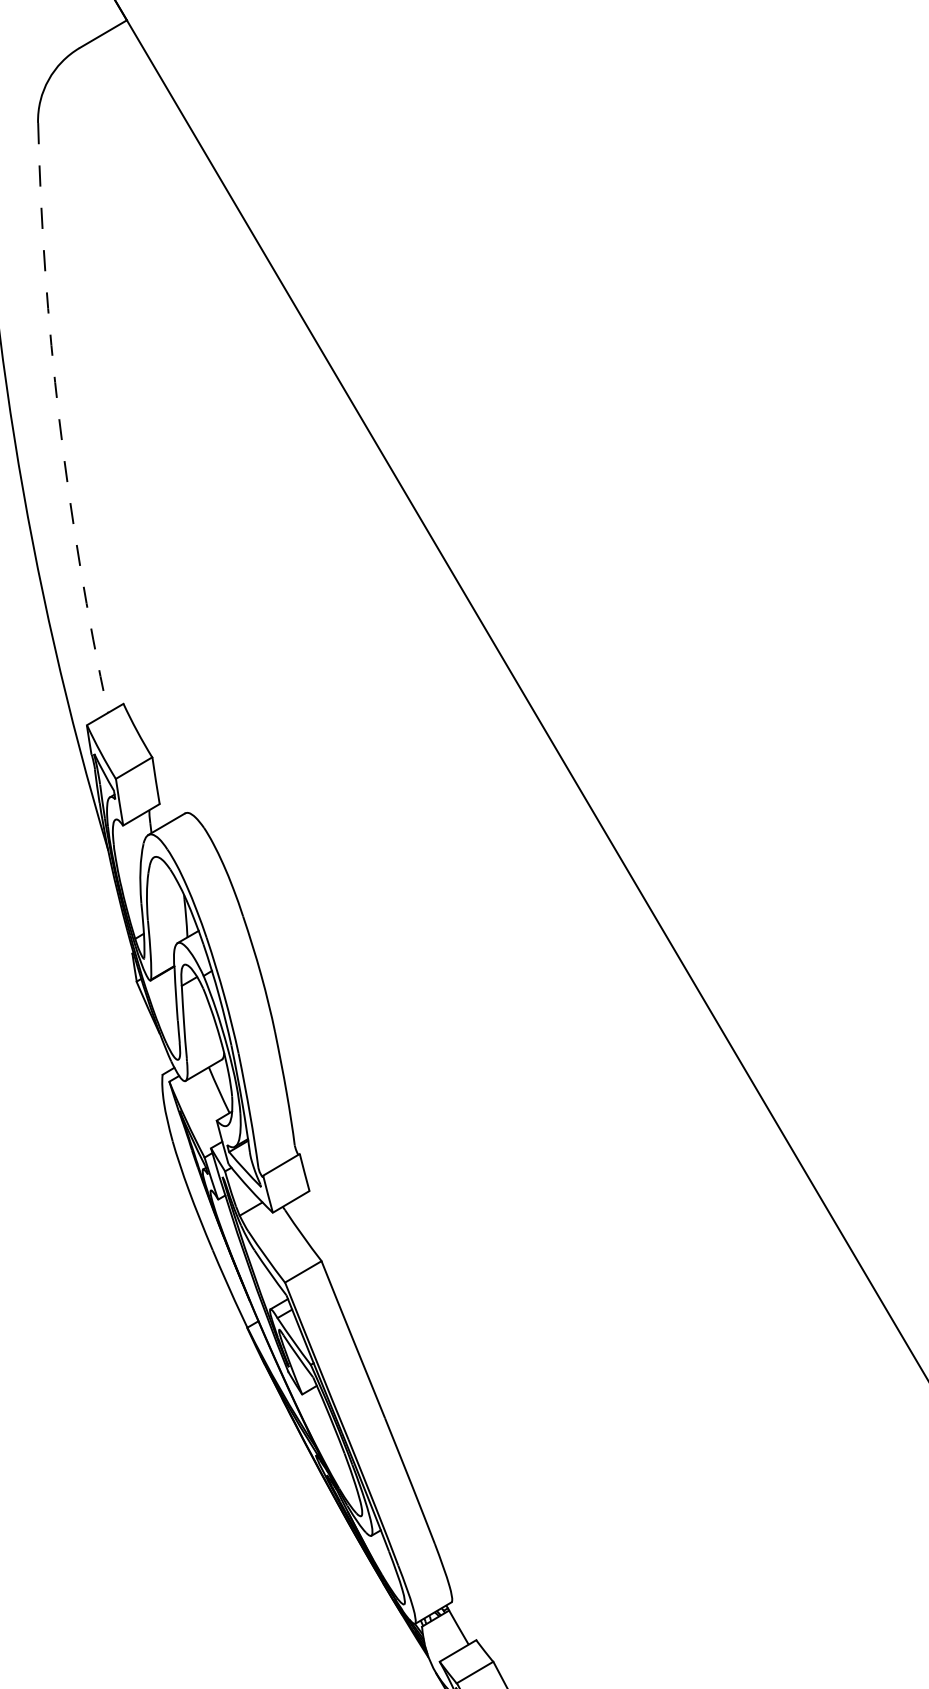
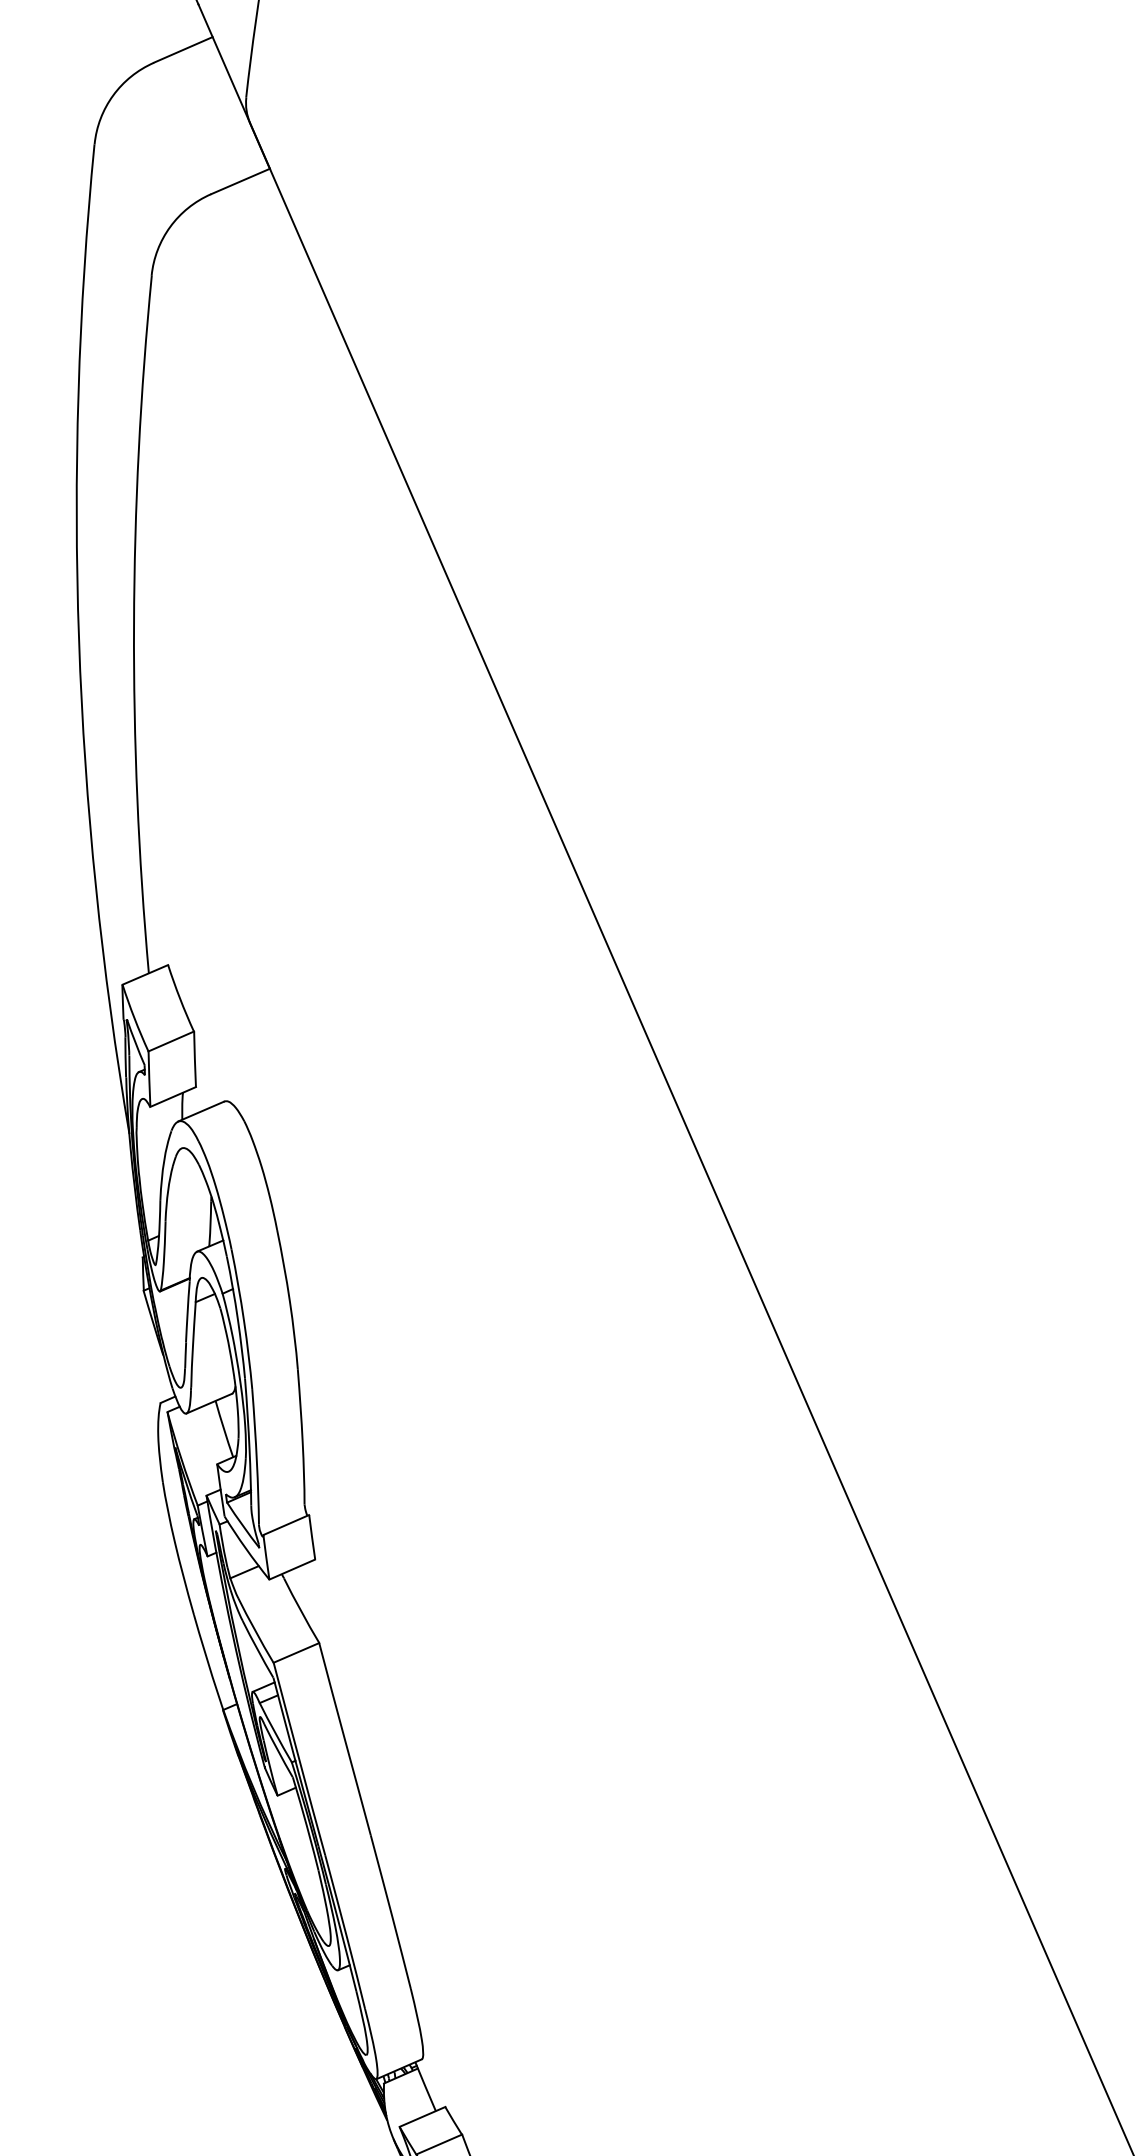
arc: (59, 419) -> (134, 624), dashed -> solid

